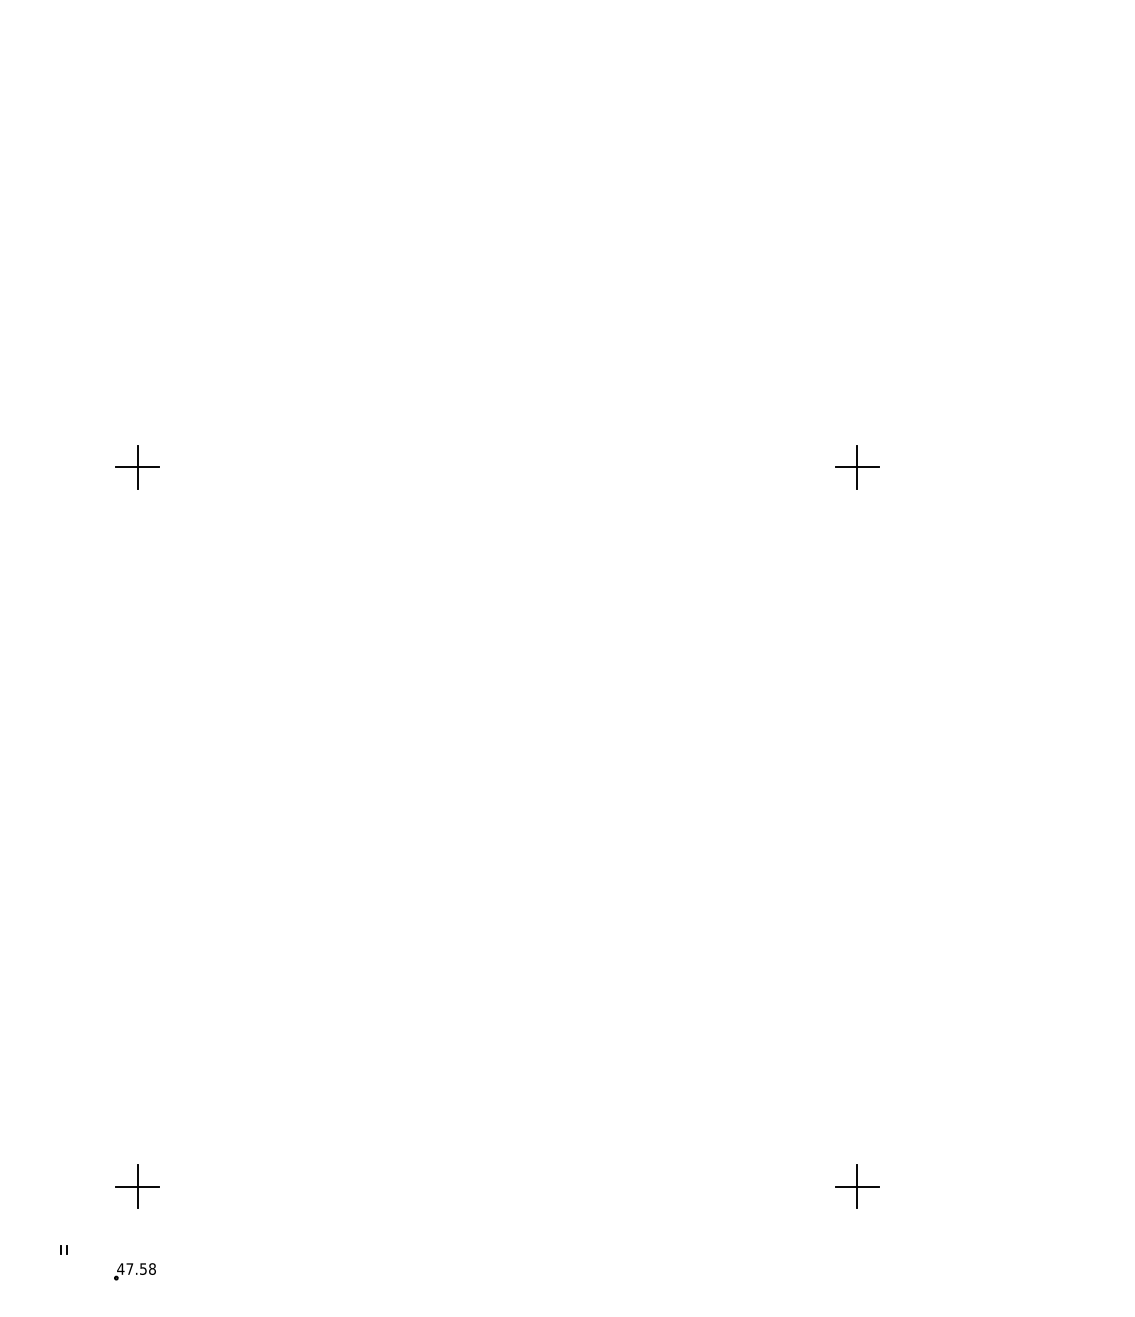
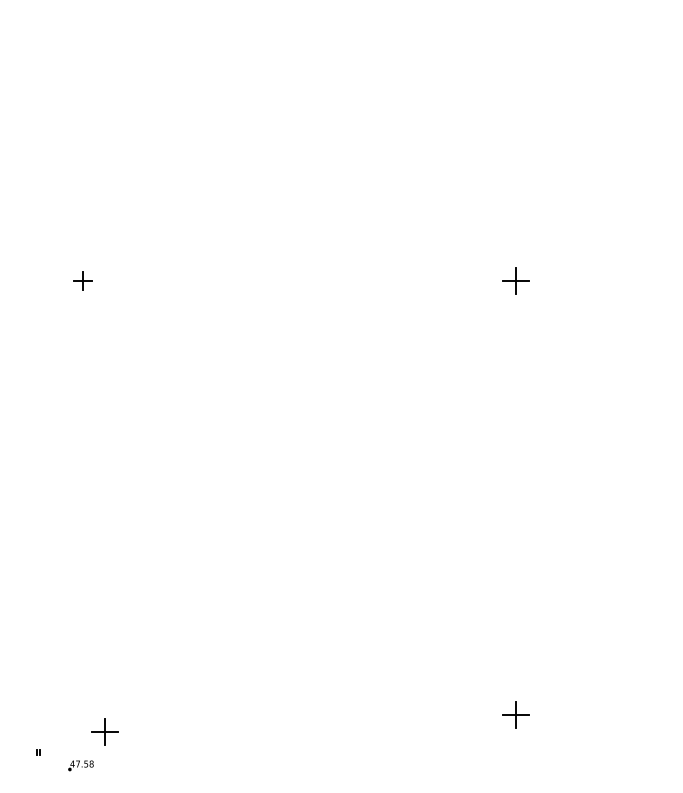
part: (137, 465) -> (82, 280), size x0.7
part: (137, 1186) -> (104, 731), moved

